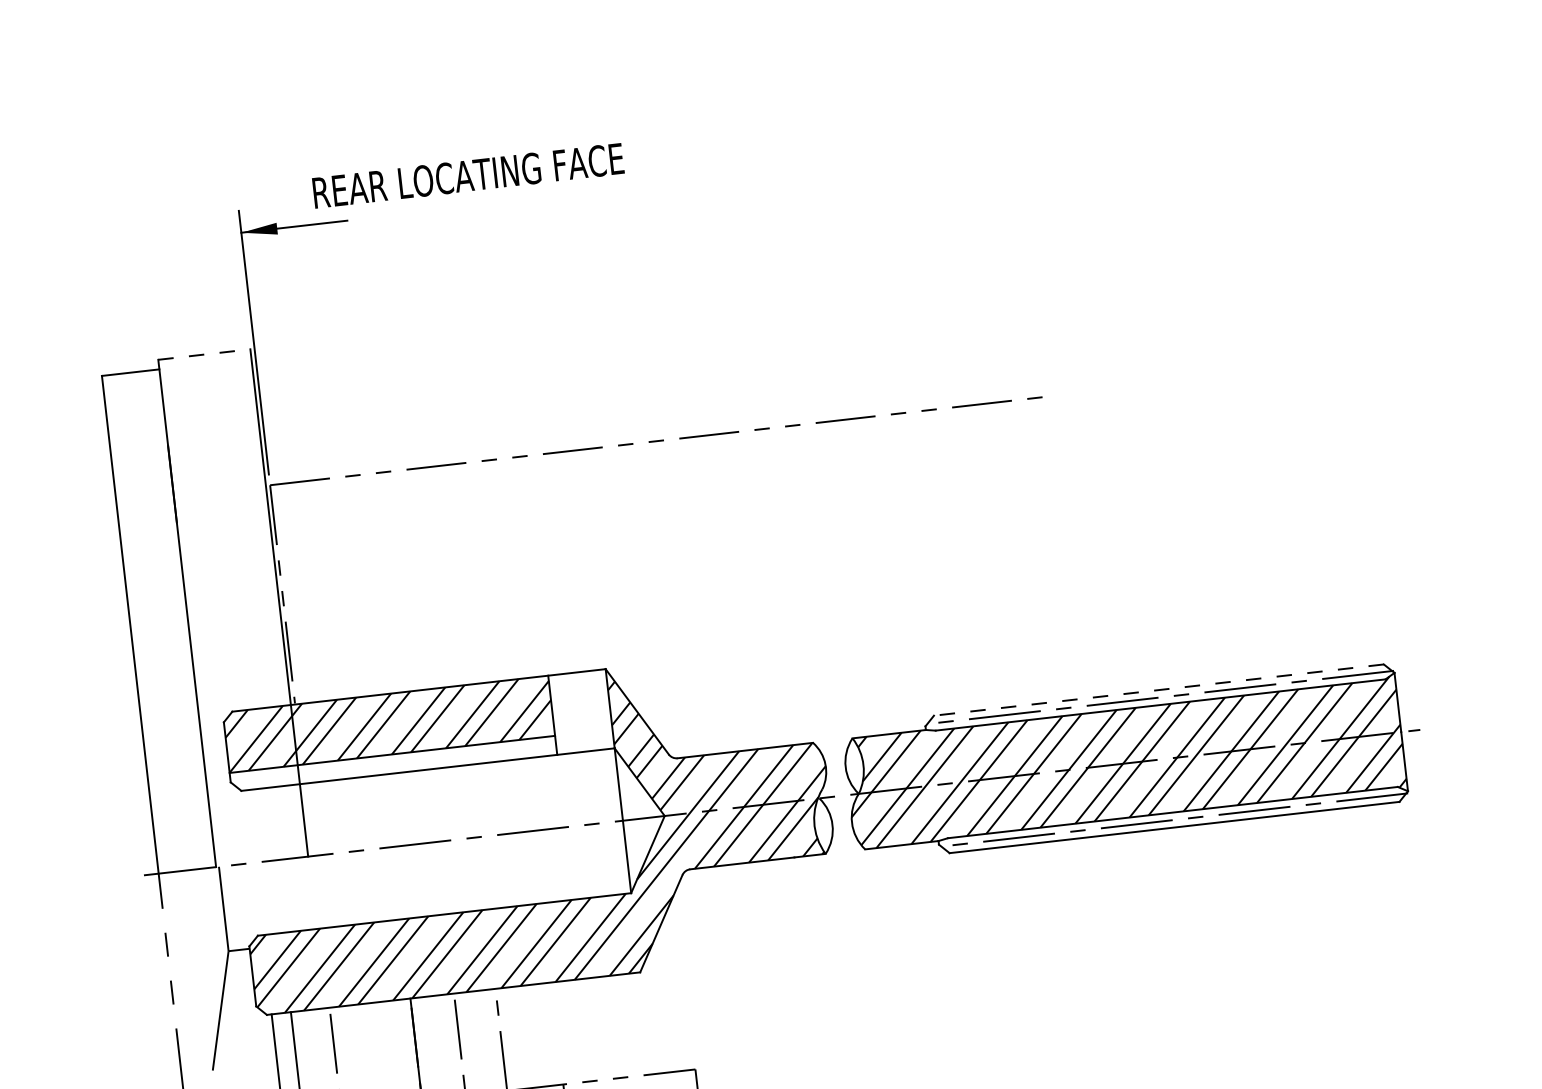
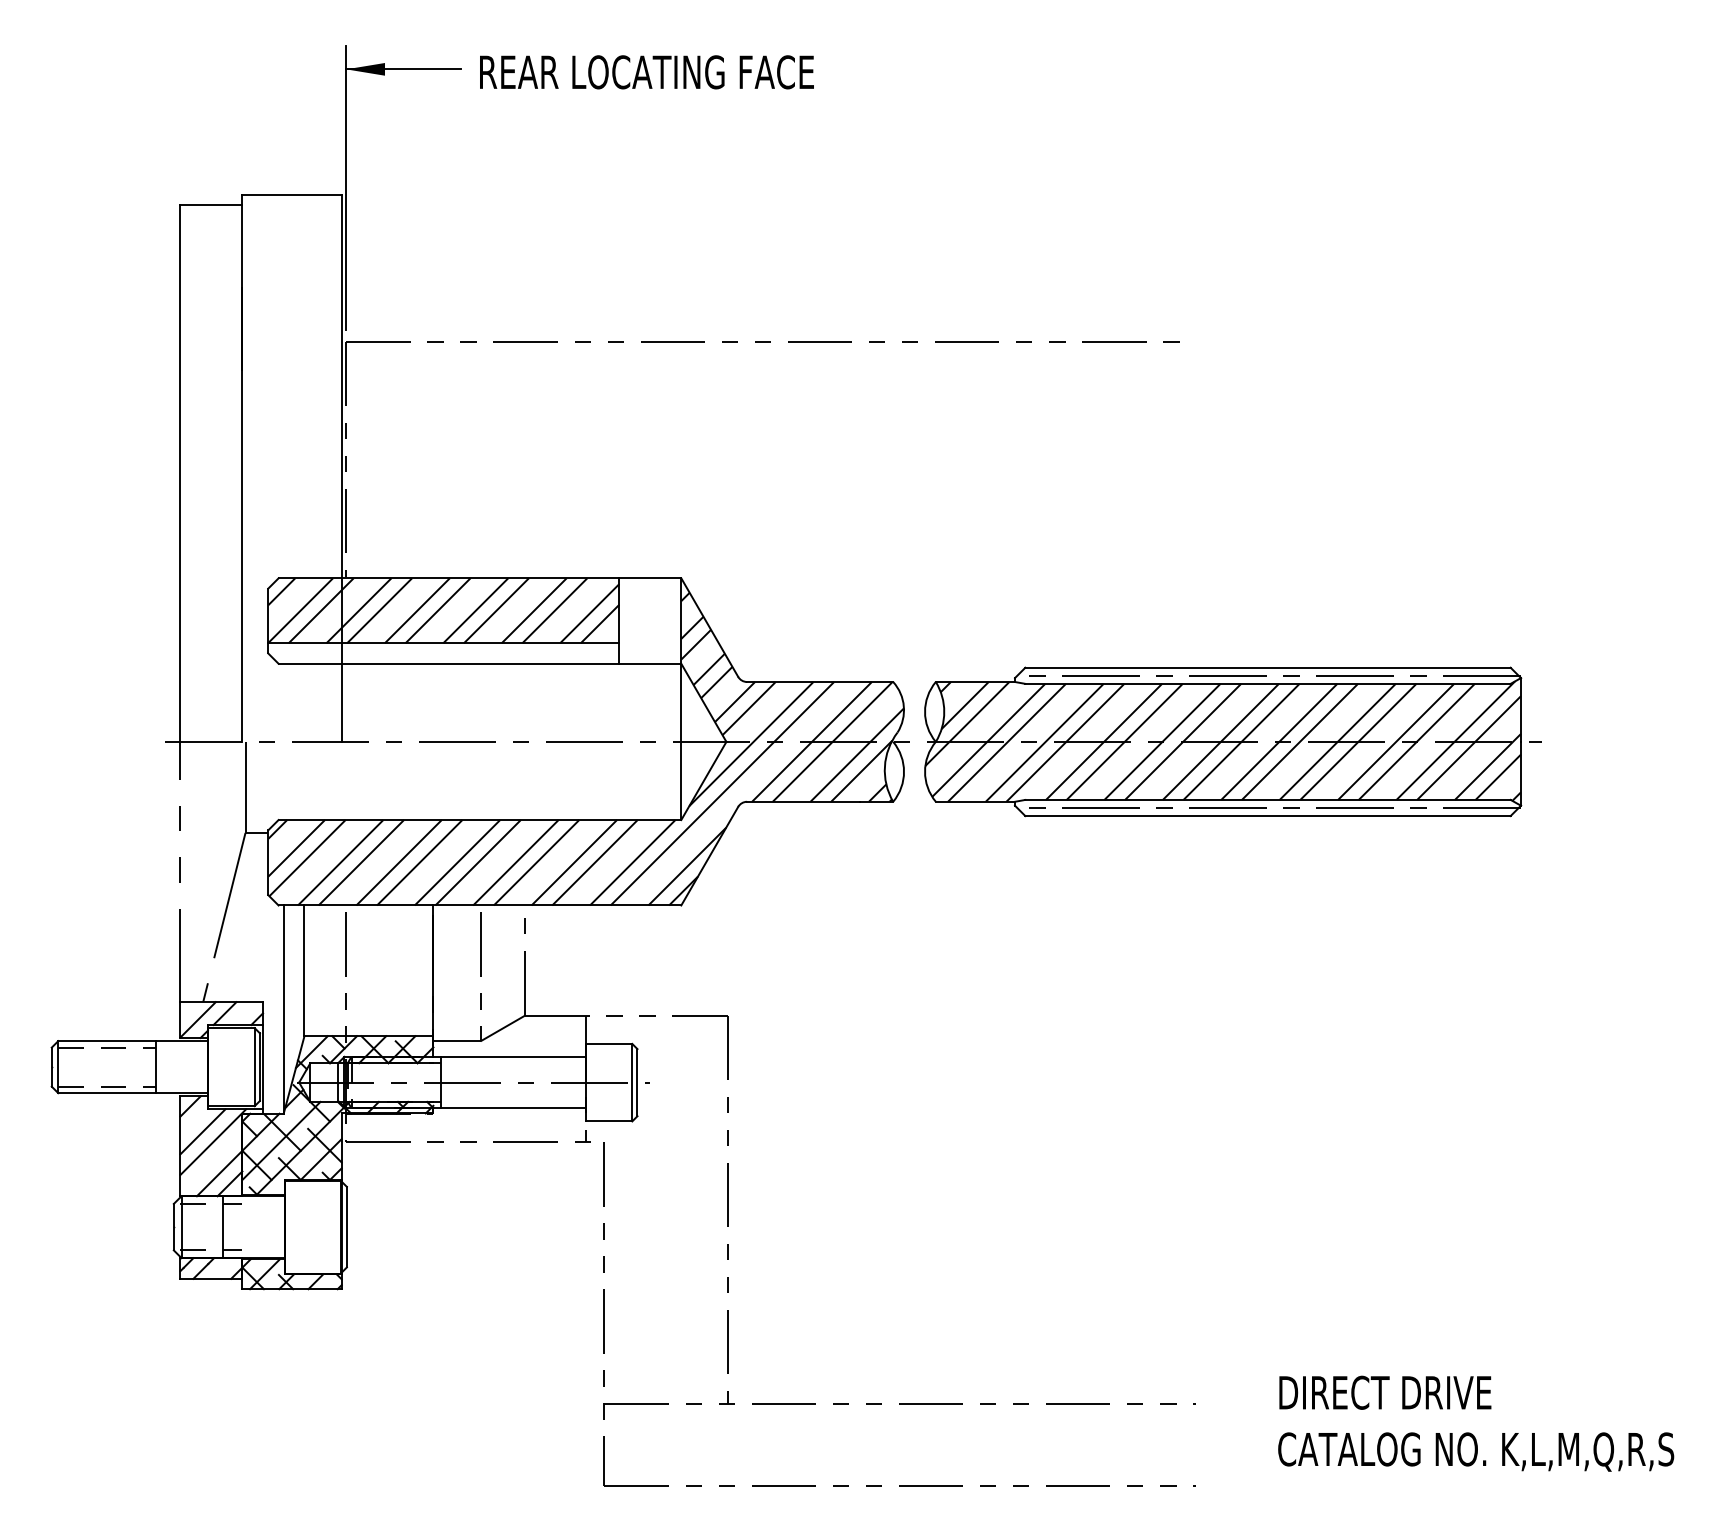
text: (467, 176) -> (646, 72), moved
line: (204, 354) -> (292, 194), dashed -> solid
line: (1159, 689) -> (1268, 667), dashed -> solid

